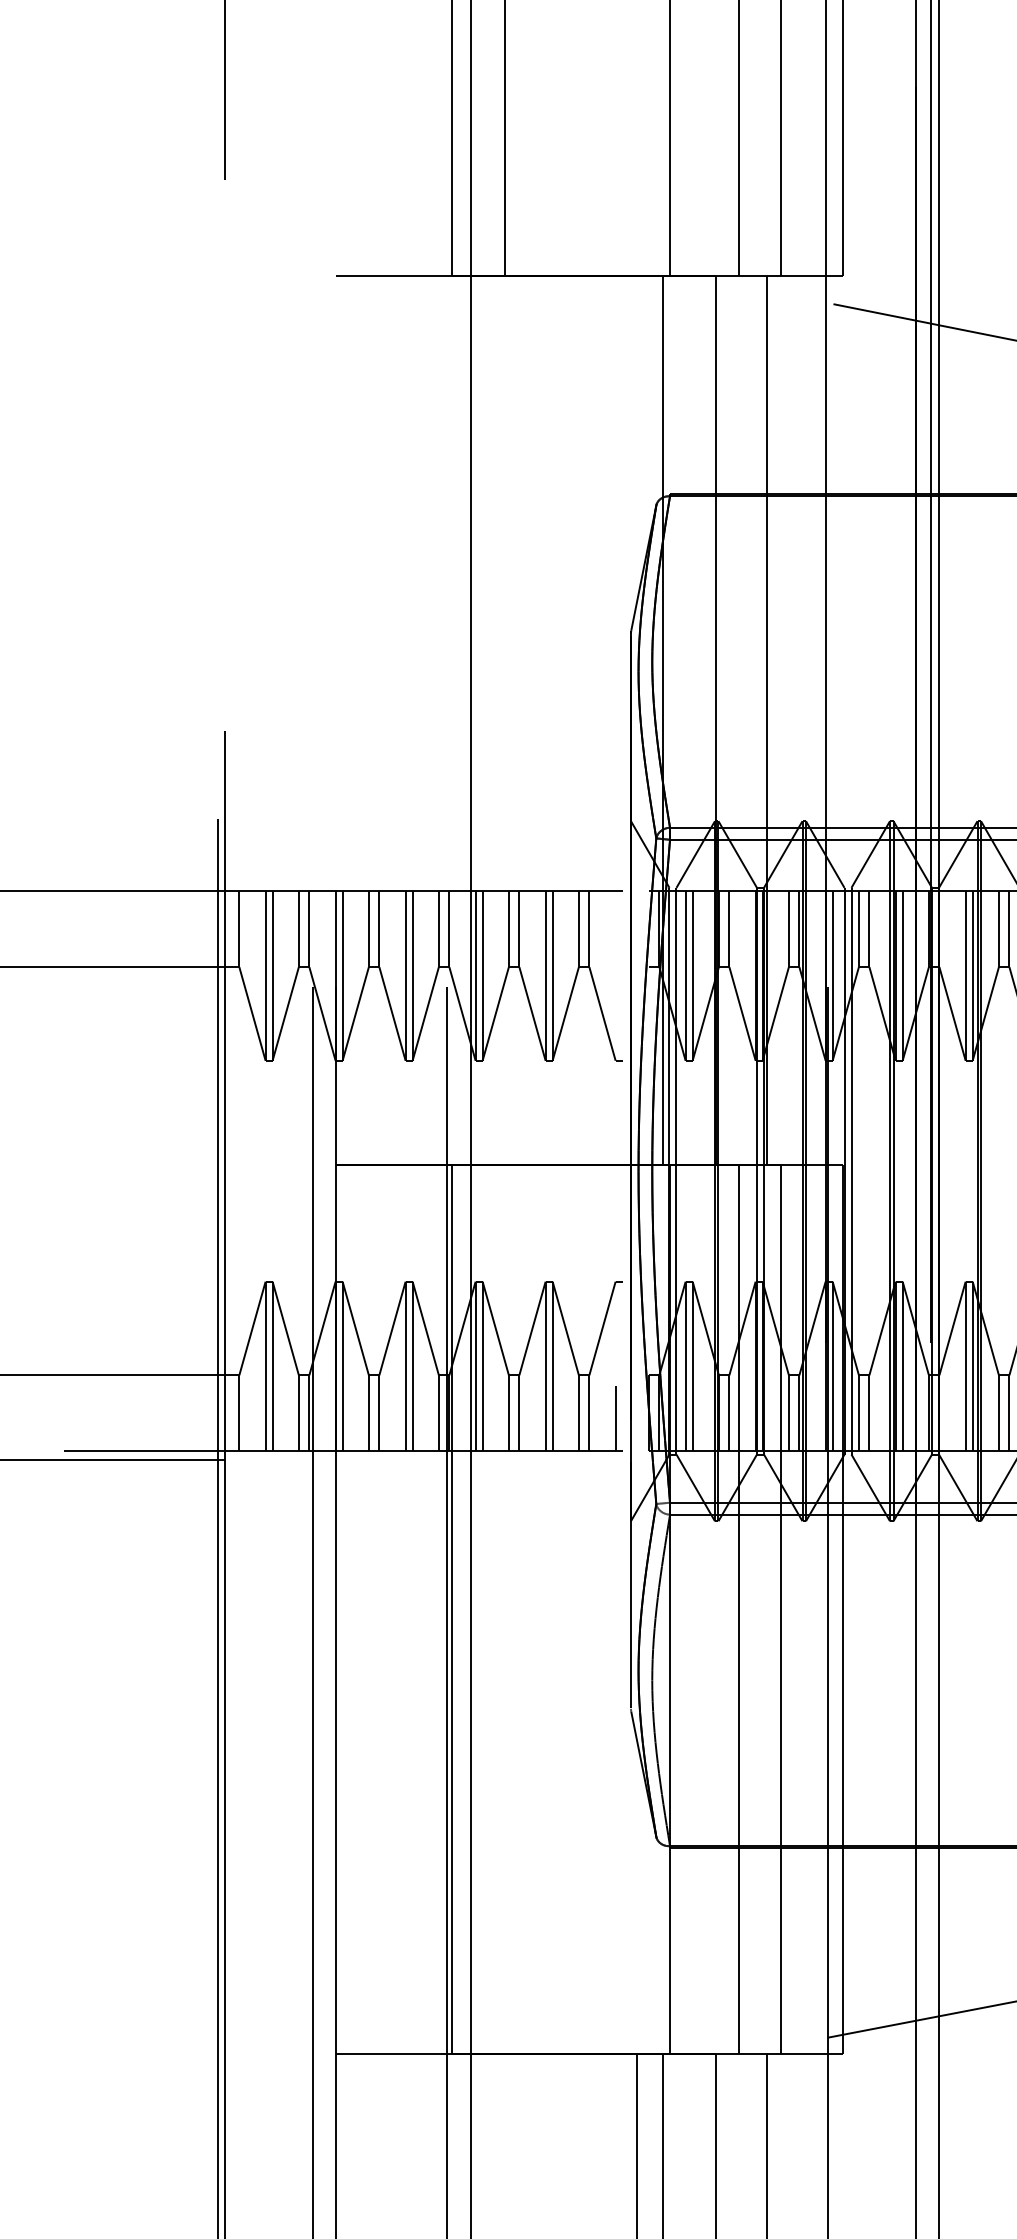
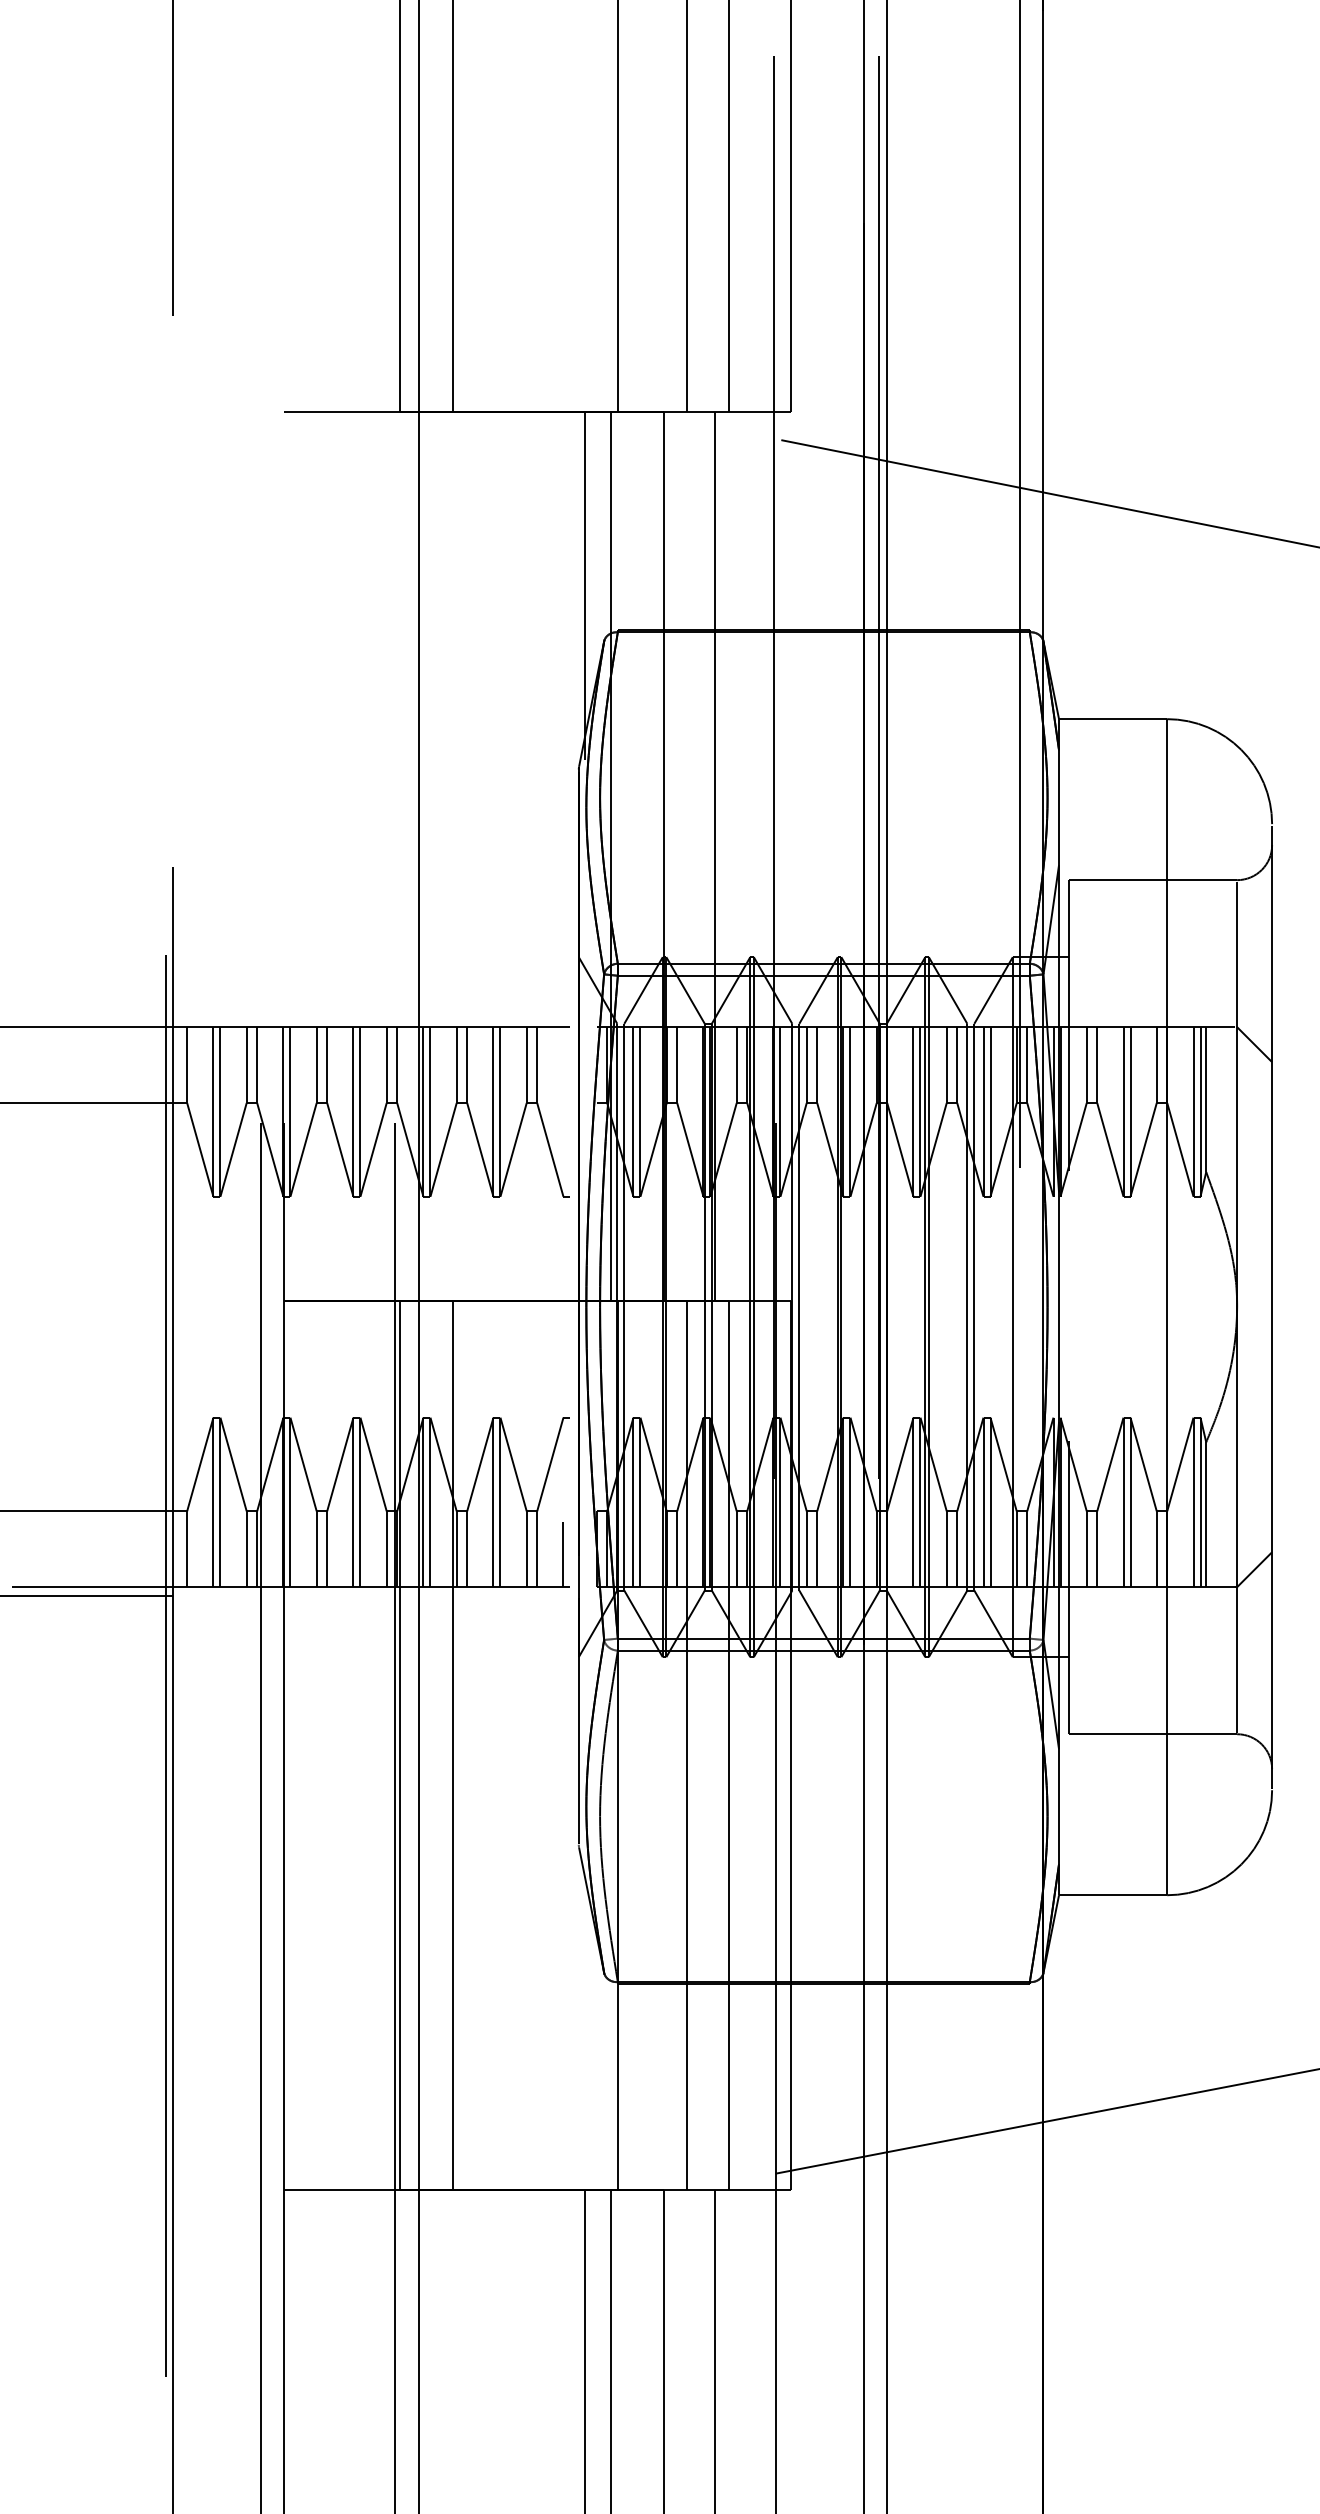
line: (637, 449) -> (585, 585), added
line: (504, 1609) -> (452, 1745), added

